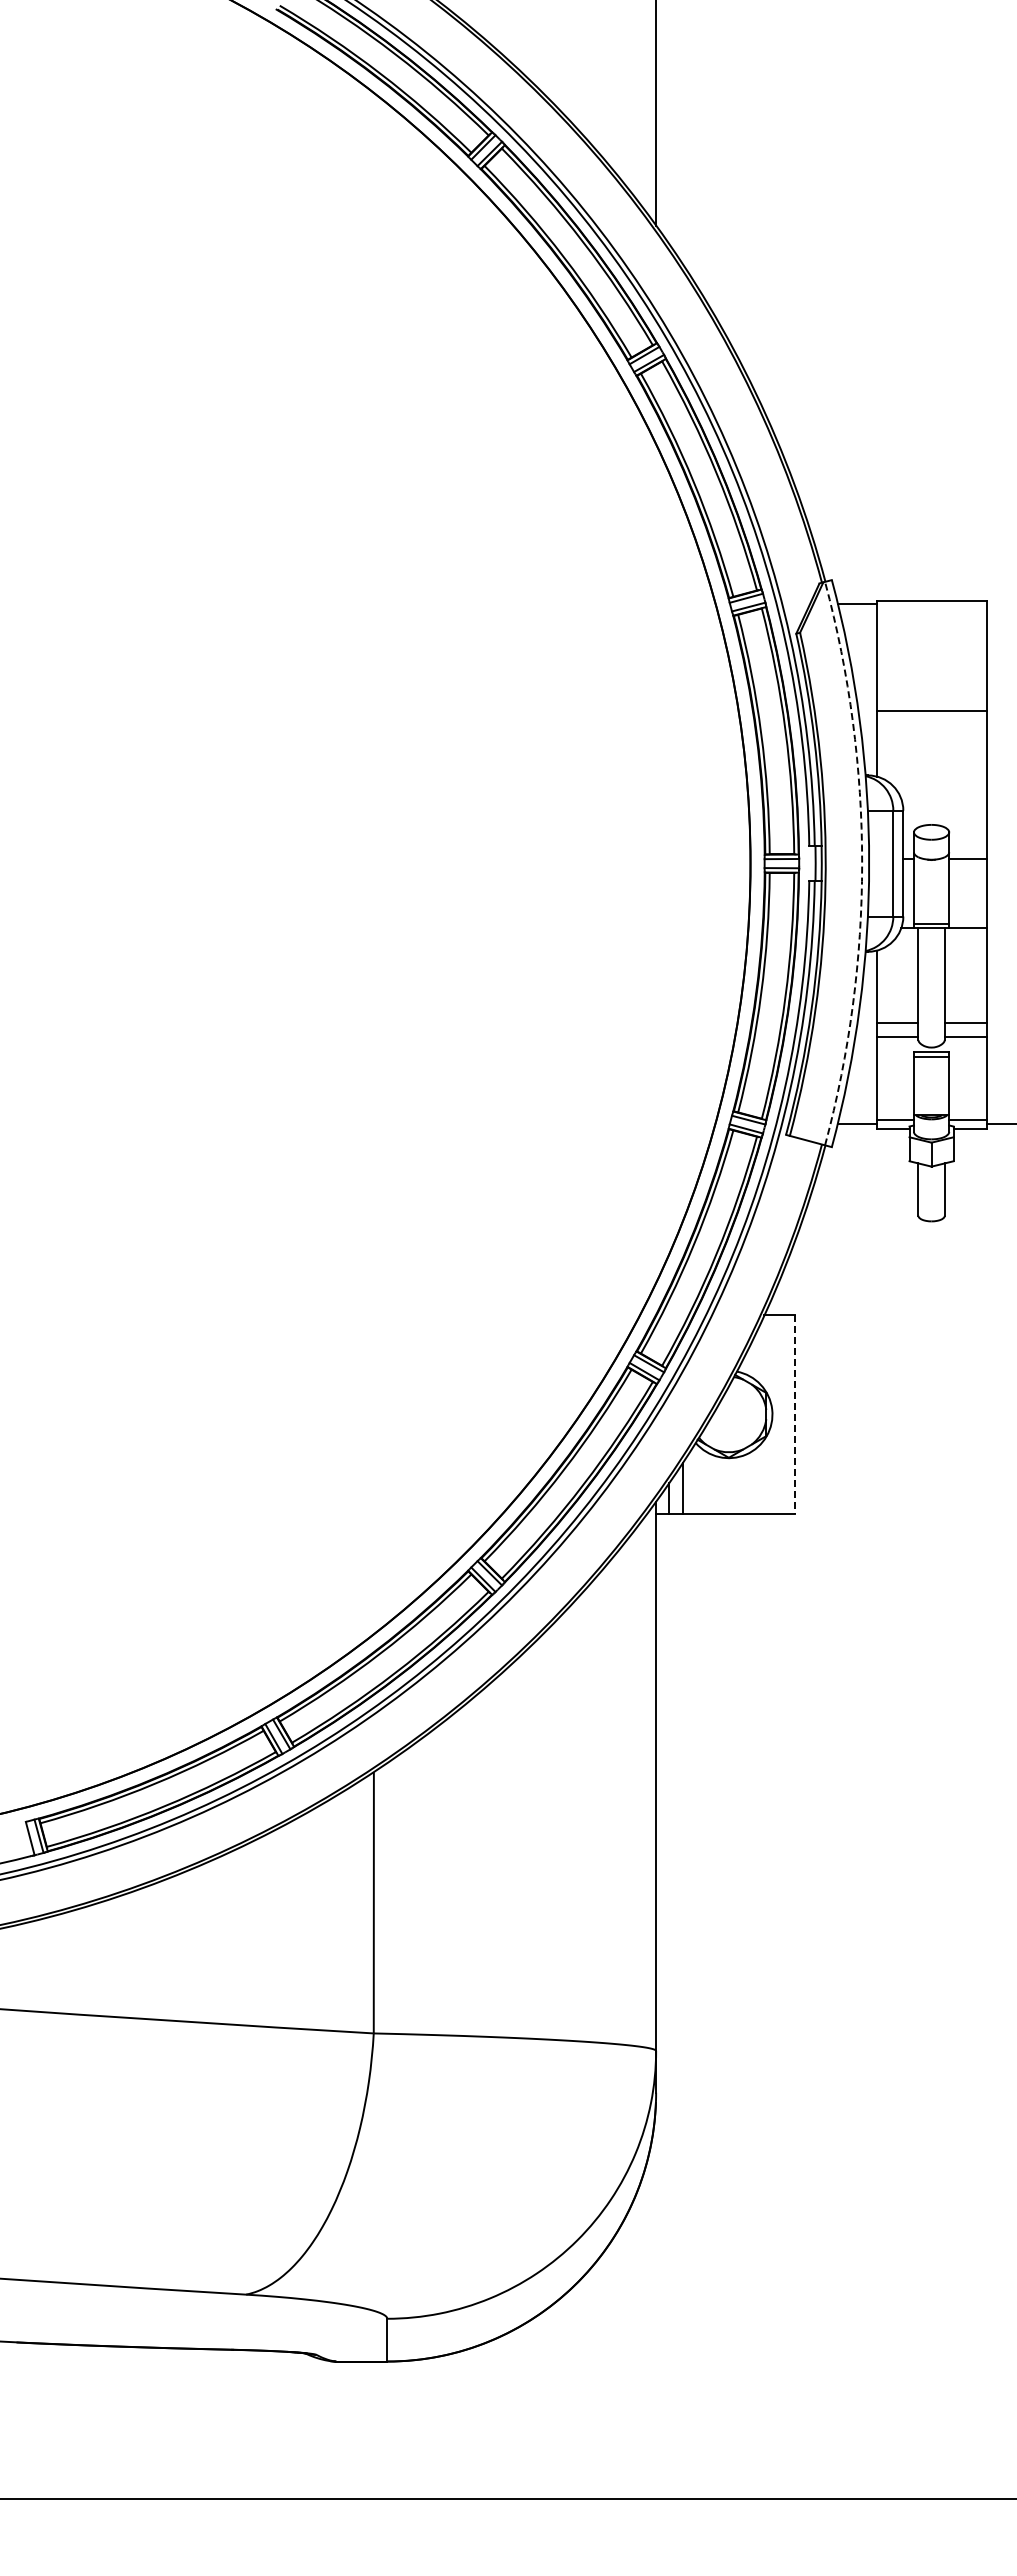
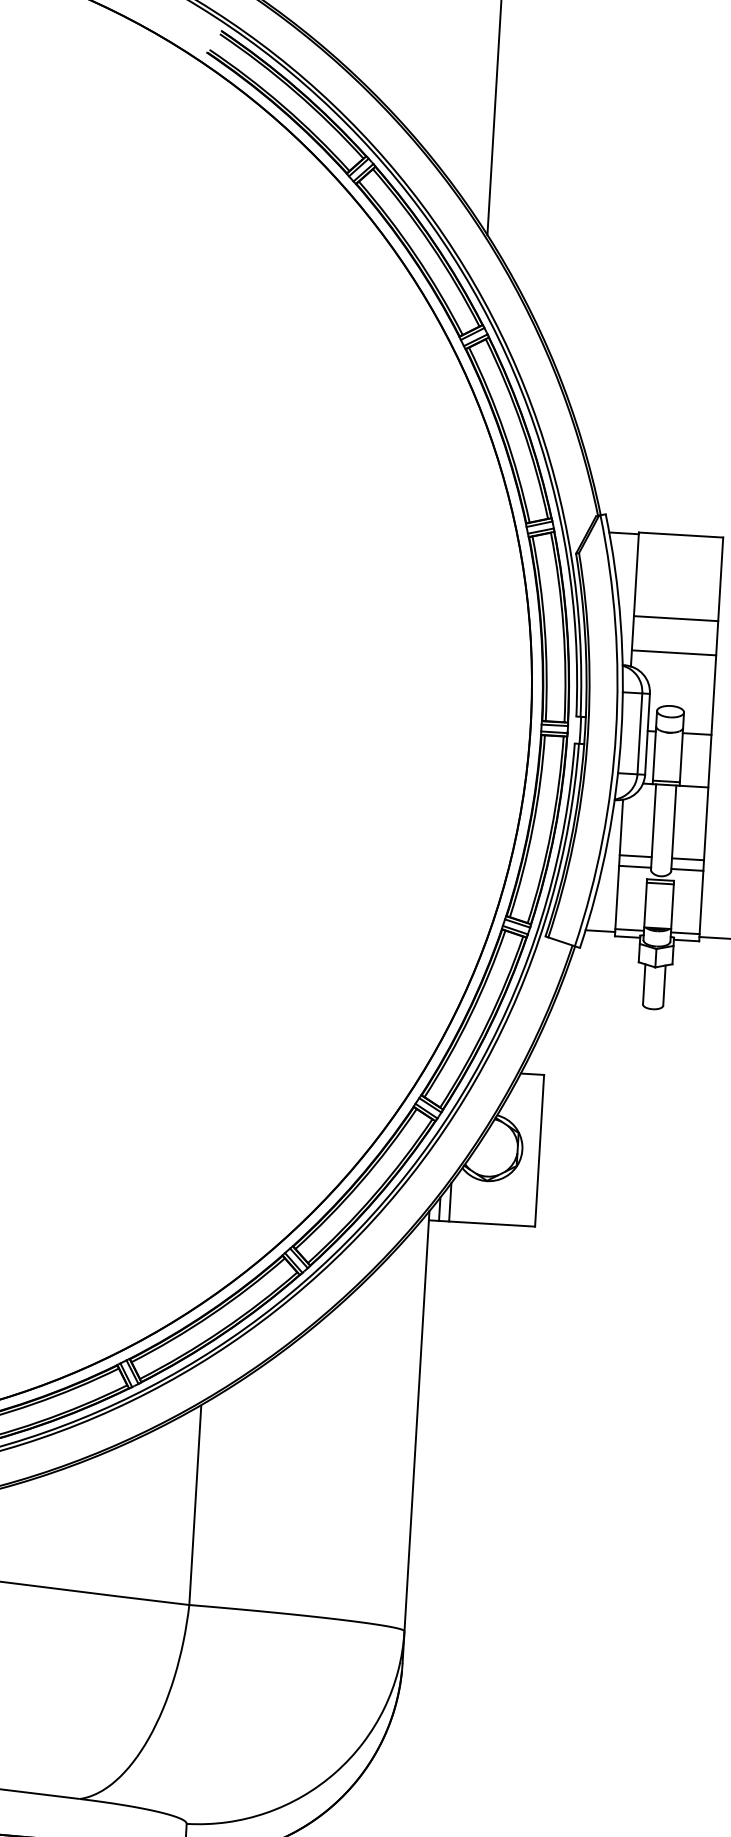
line: (931, 755) -> (673, 652), added
arc: (862, 863) -> (616, 732), dashed -> solid
line: (794, 1415) -> (539, 1151), dashed -> solid

